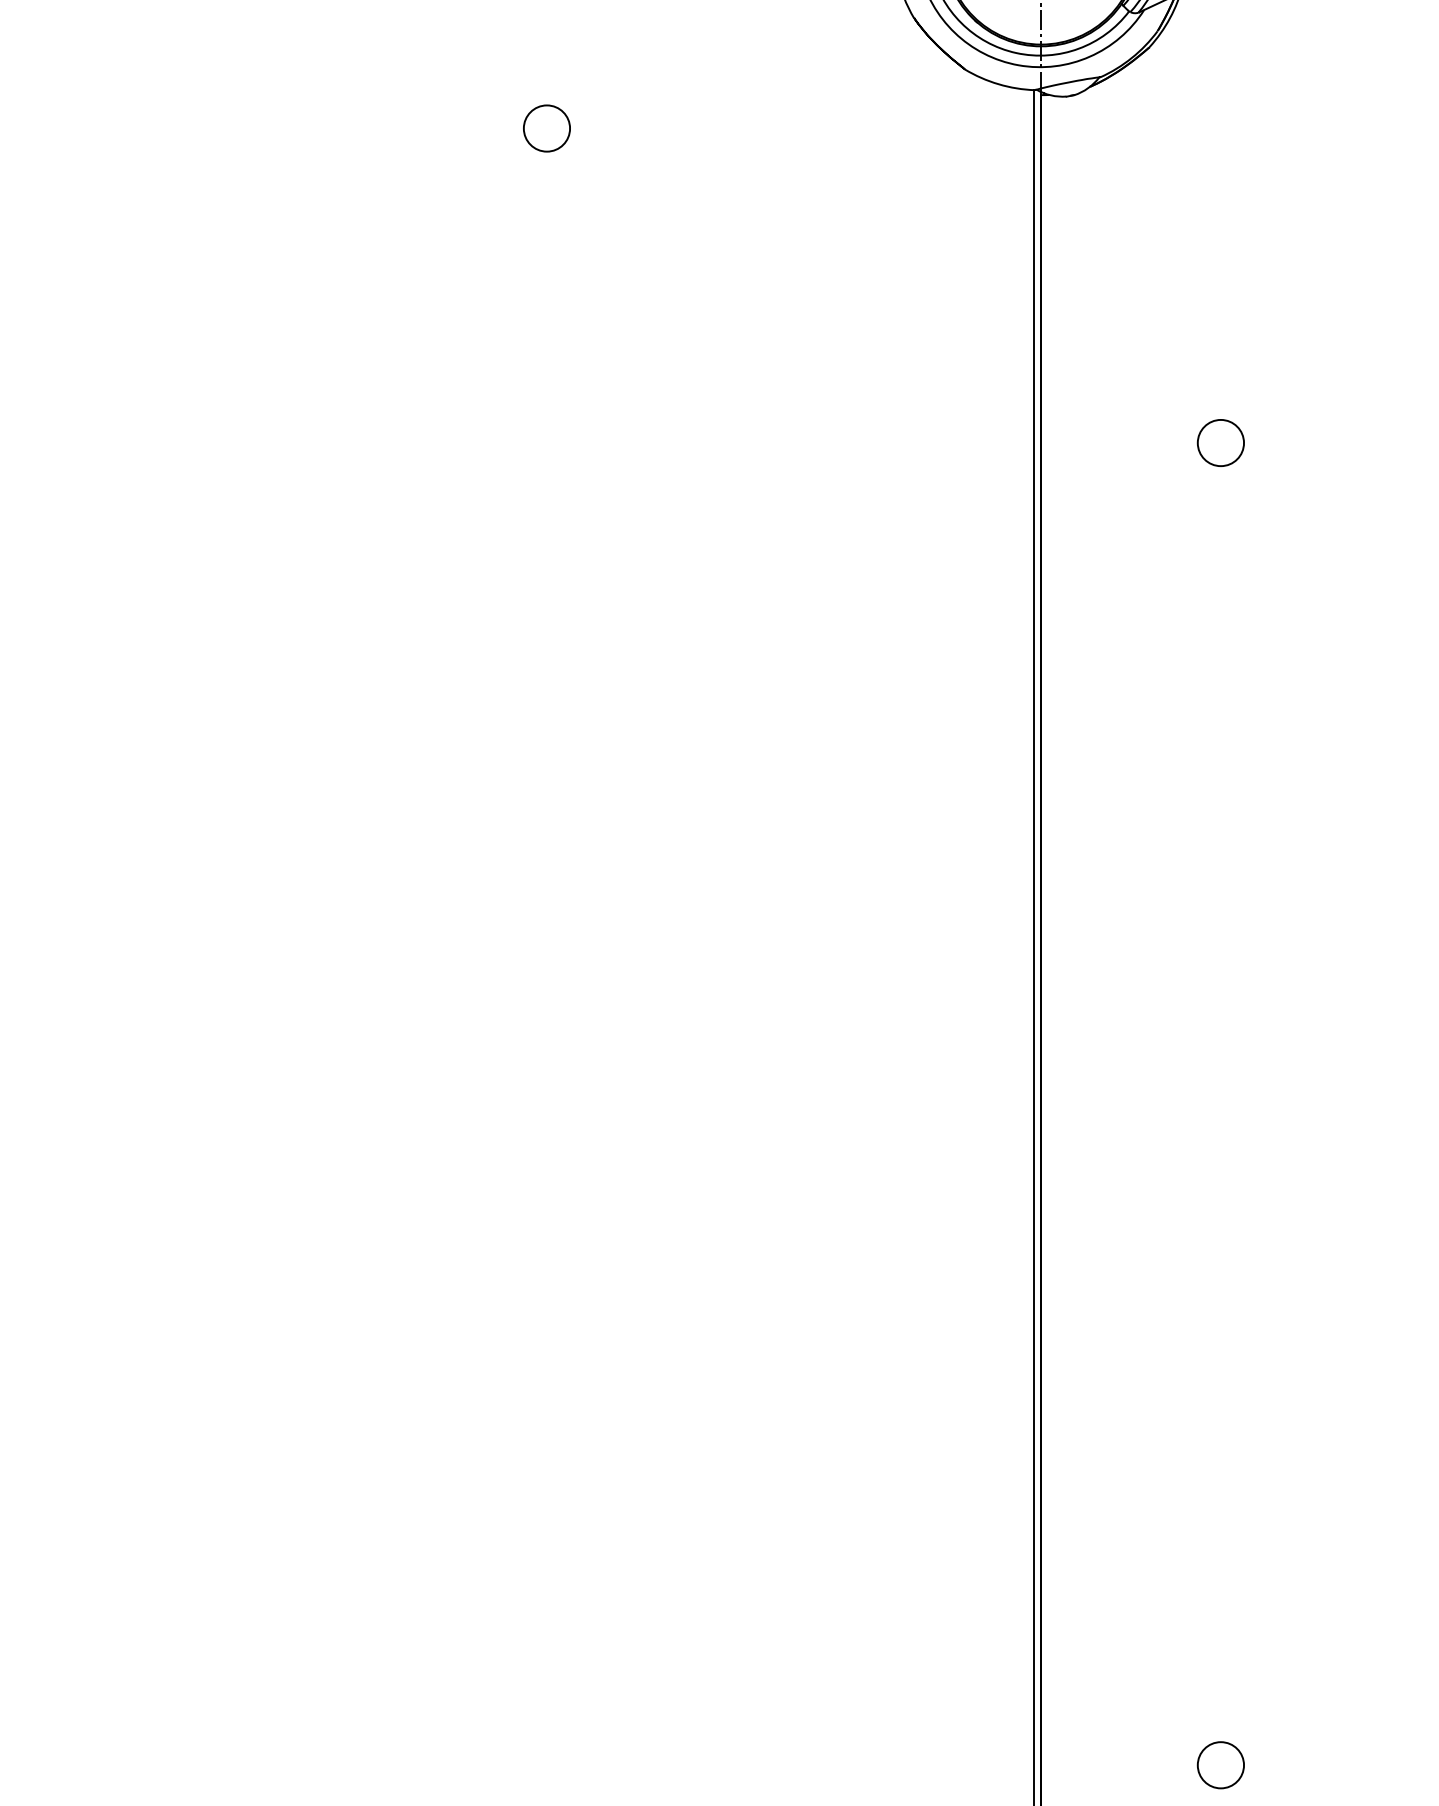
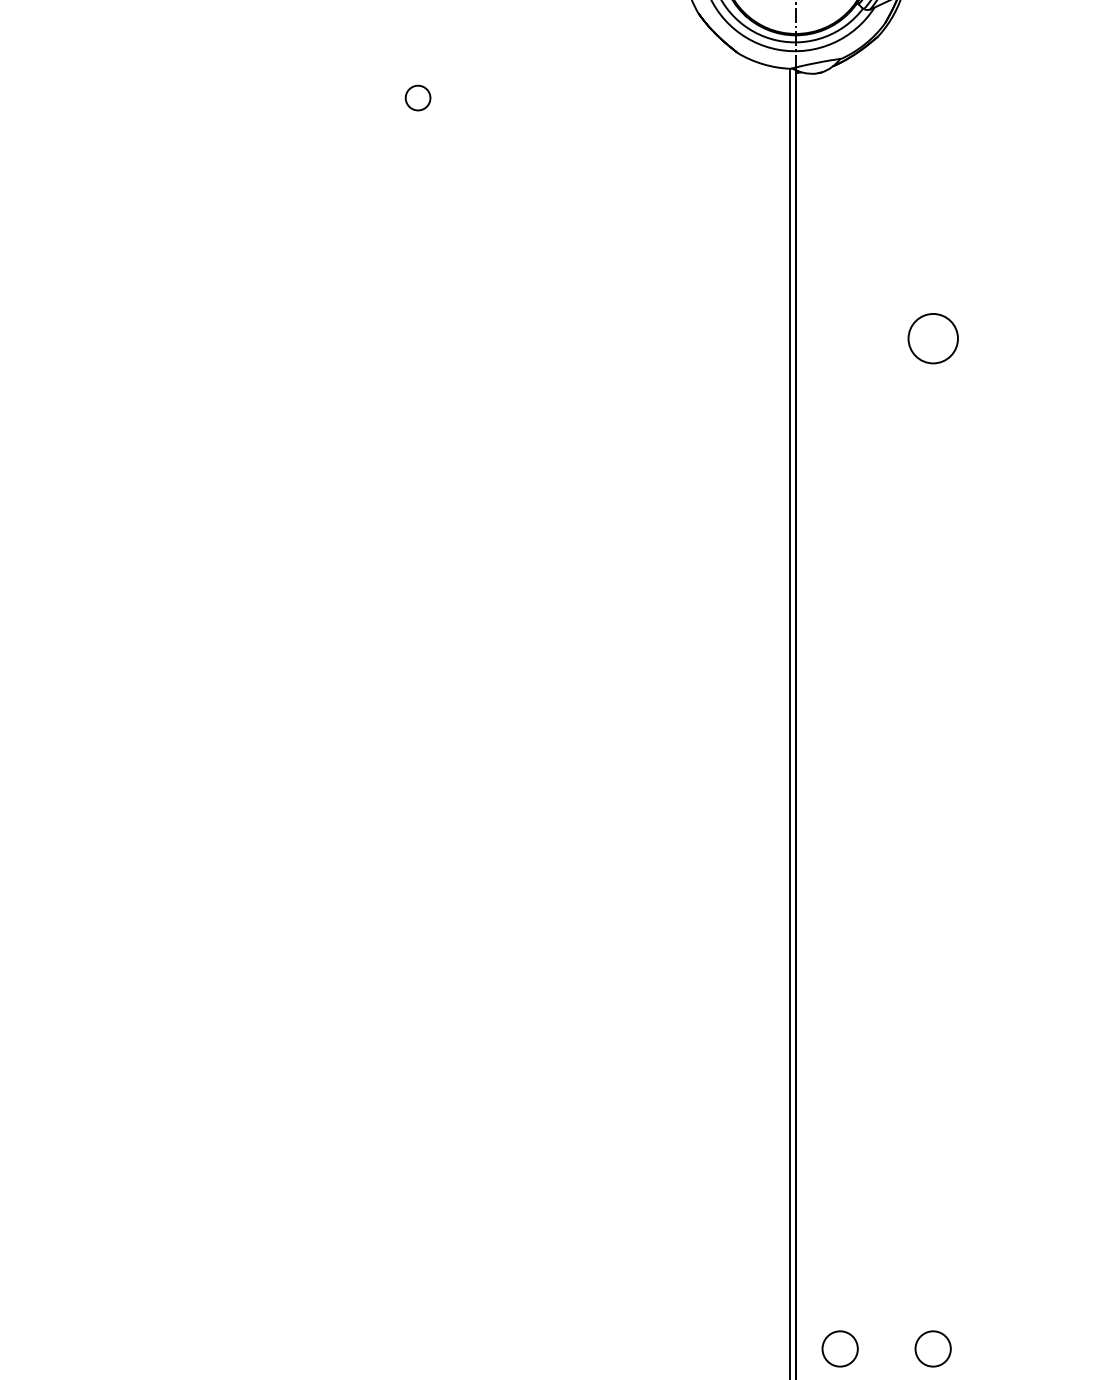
circle: (546, 127) -> (417, 97), size x0.7
circle: (1220, 441) -> (932, 337), size x1.4
circle: (1098, 1764) -> (839, 1348), added

